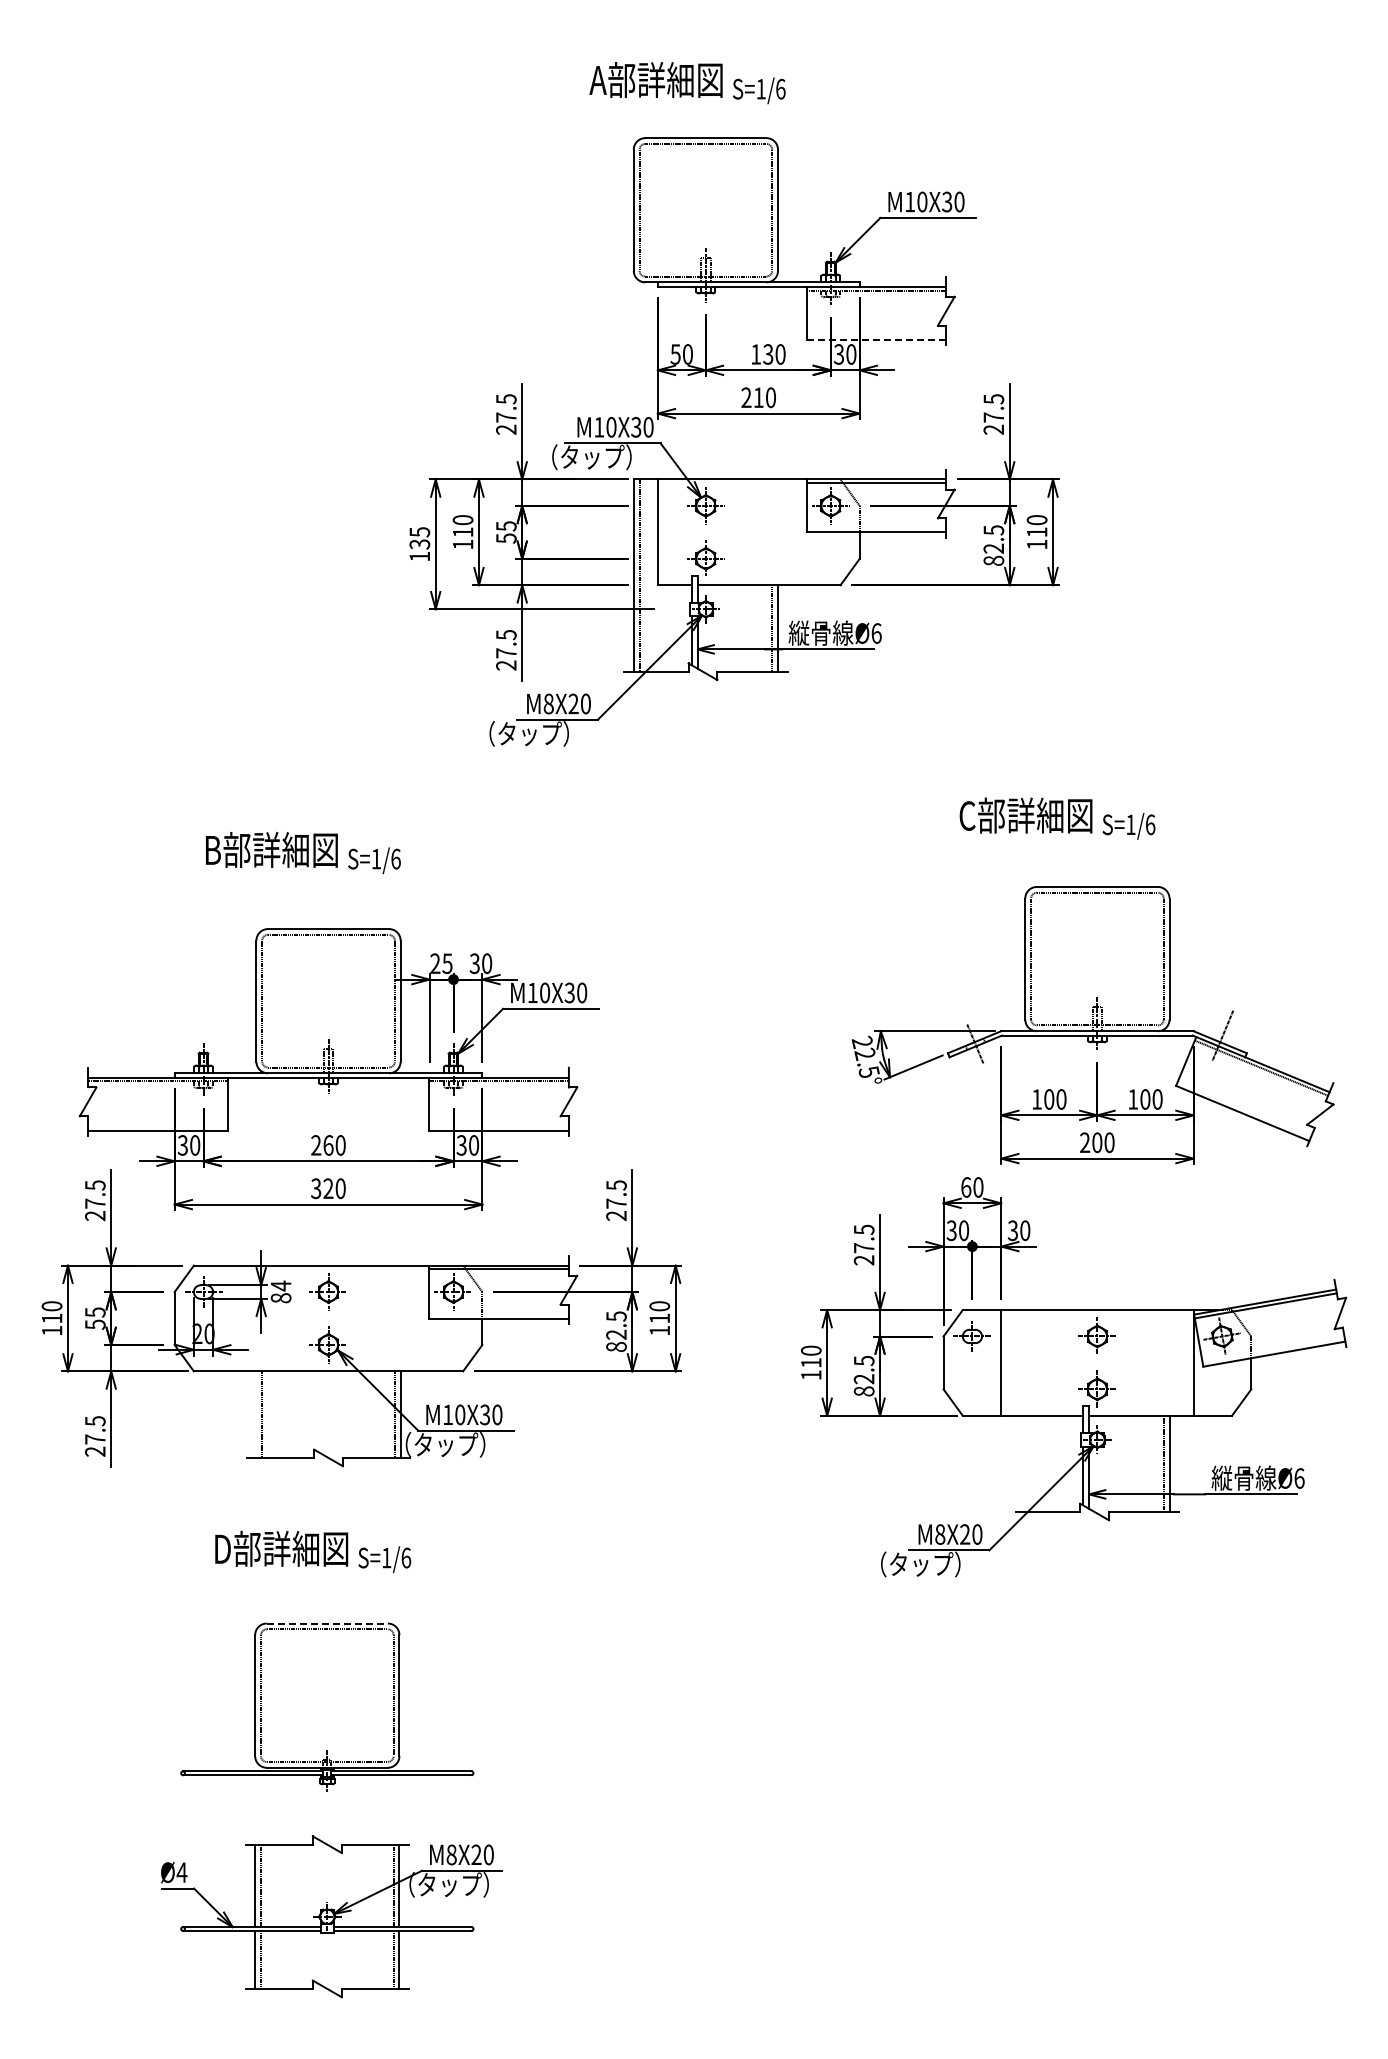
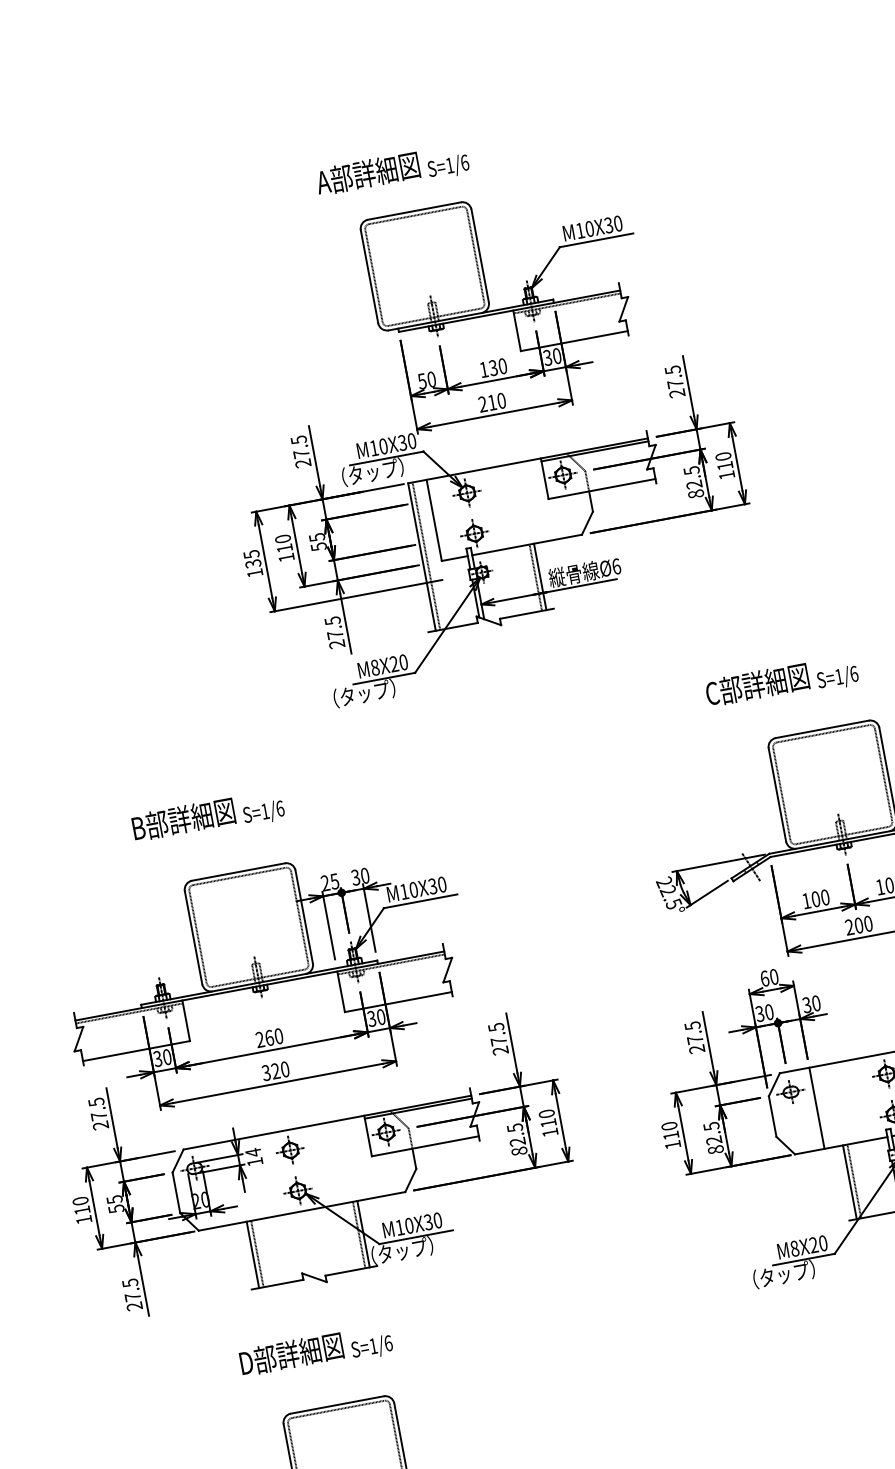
line: (876, 339) -> (574, 341), dashed -> solid
text: (280, 1298) -> (254, 1162), 84 -> 14
line: (256, 1414) -> (252, 1254), added
line: (1025, 1463) -> (849, 1181), added
line: (1031, 1463) -> (854, 1181), added
line: (327, 1623) -> (337, 1404), dashed -> solid

